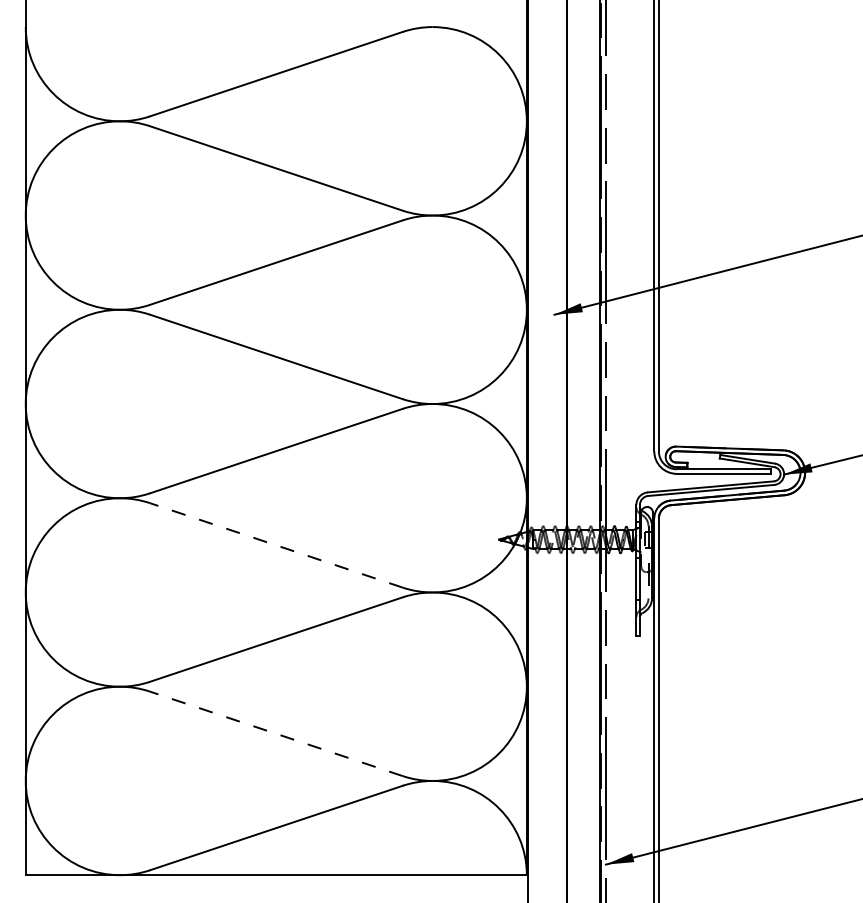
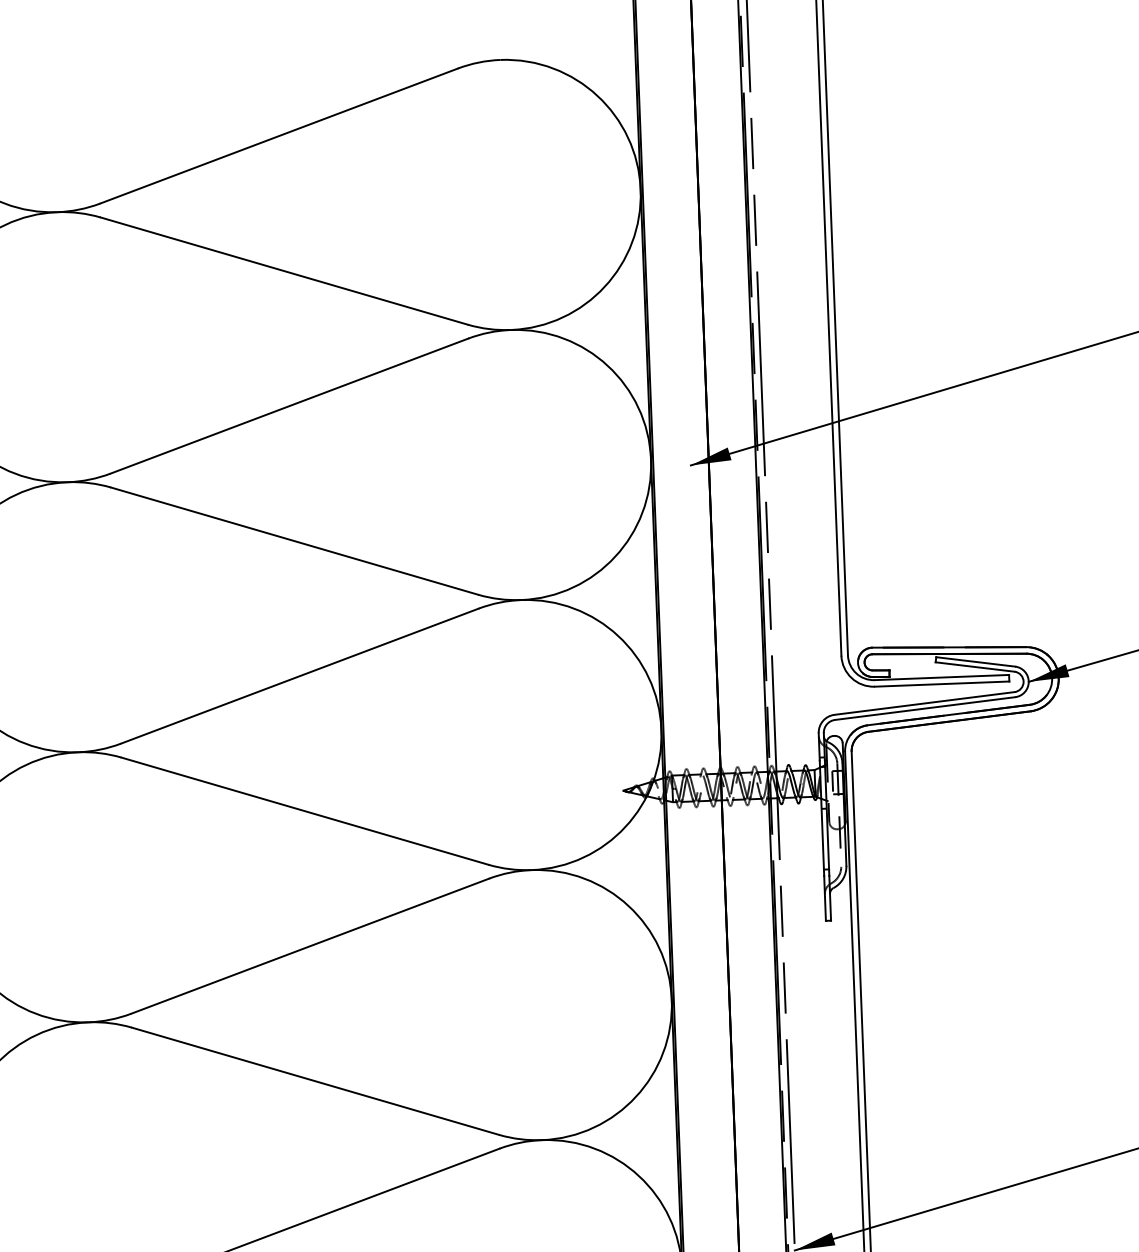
line: (275, 545) -> (303, 811), dashed -> solid
line: (275, 733) -> (314, 1080), dashed -> solid

